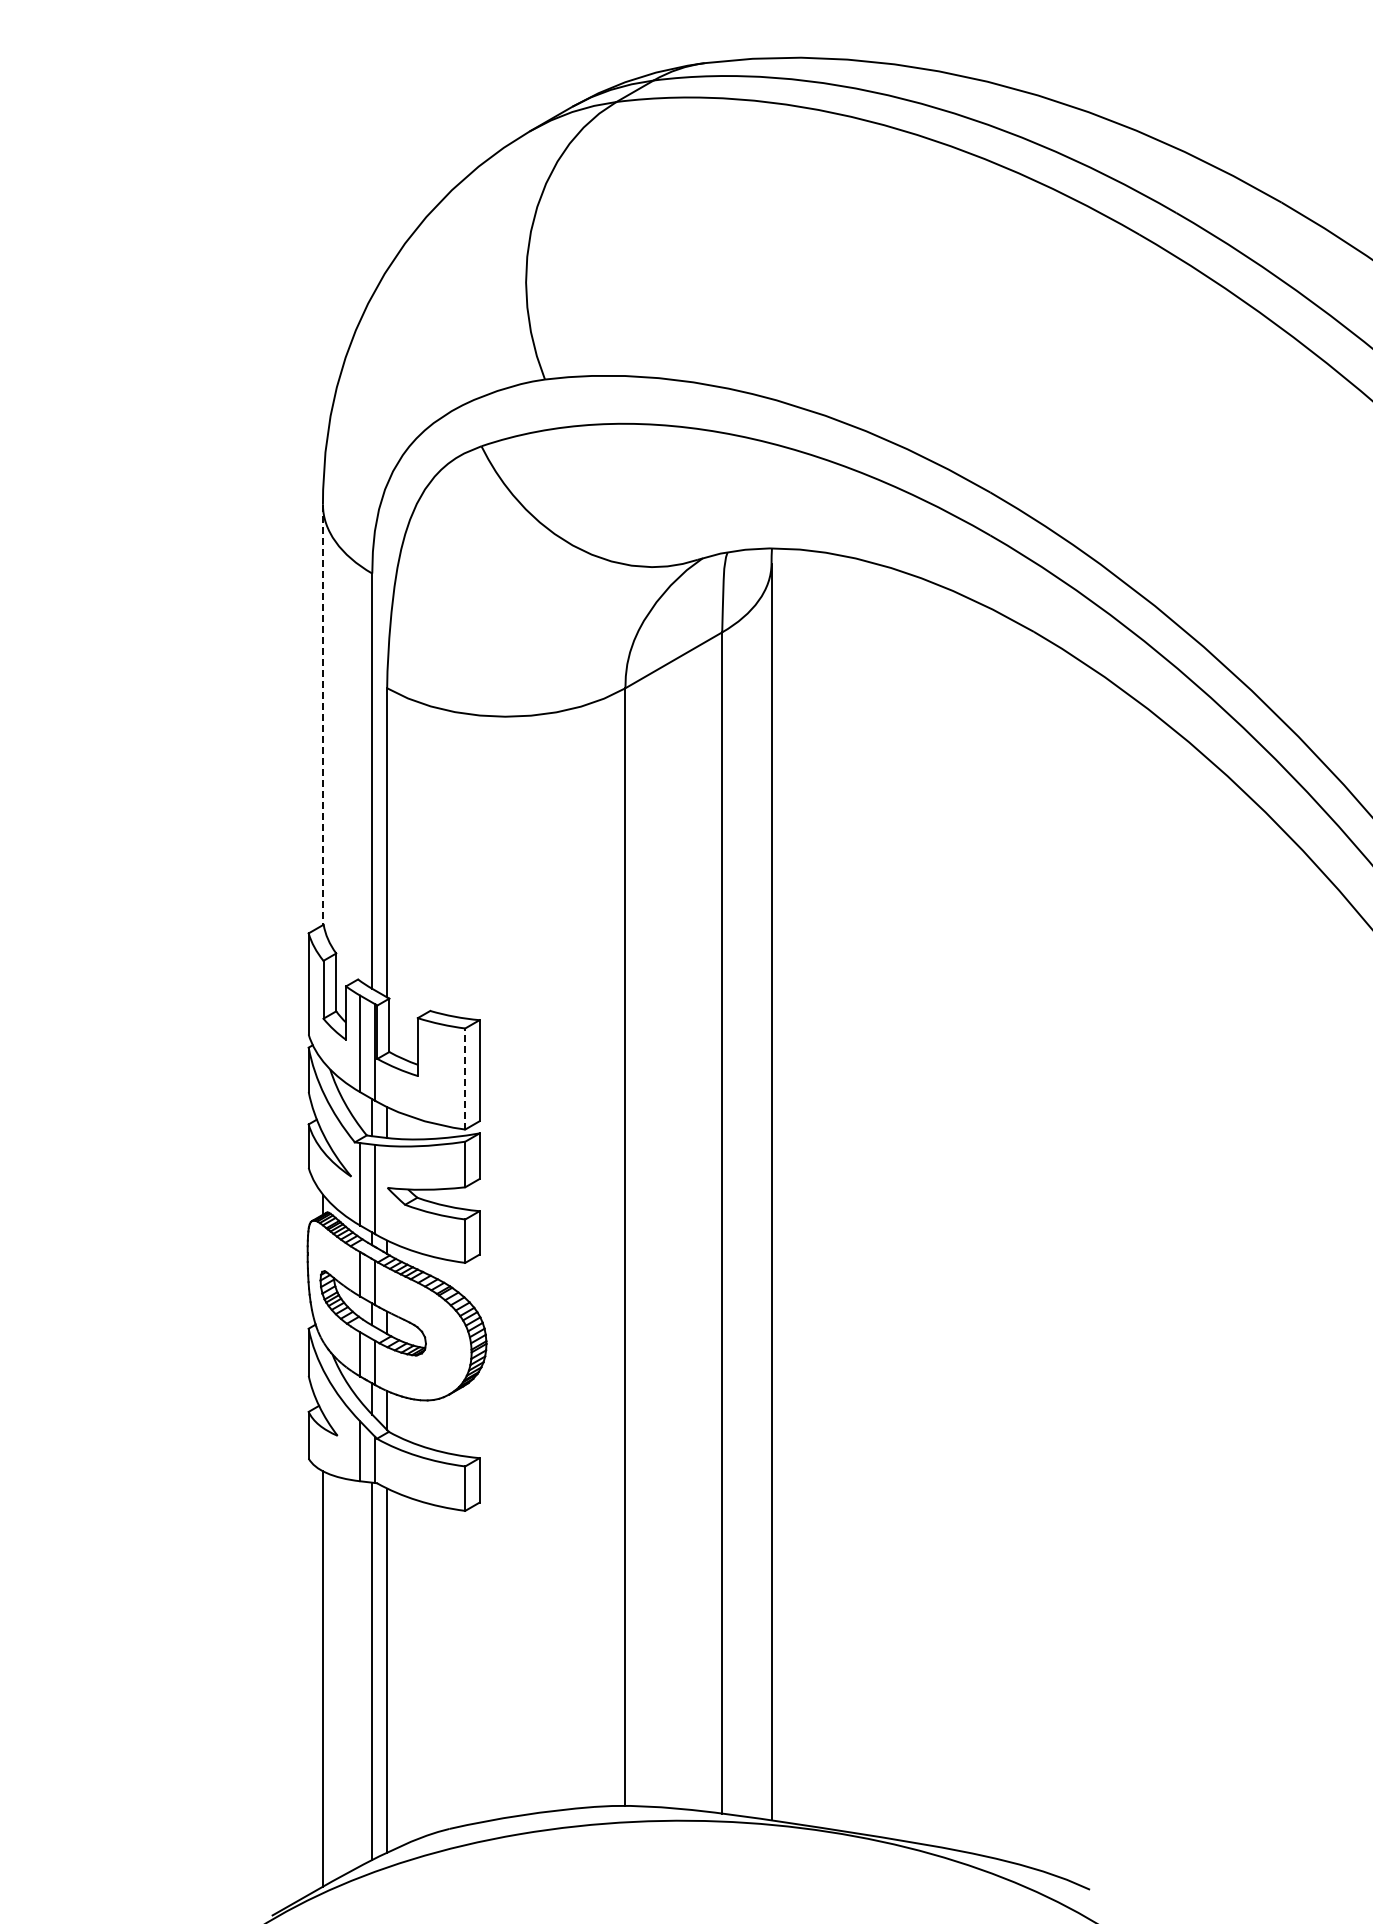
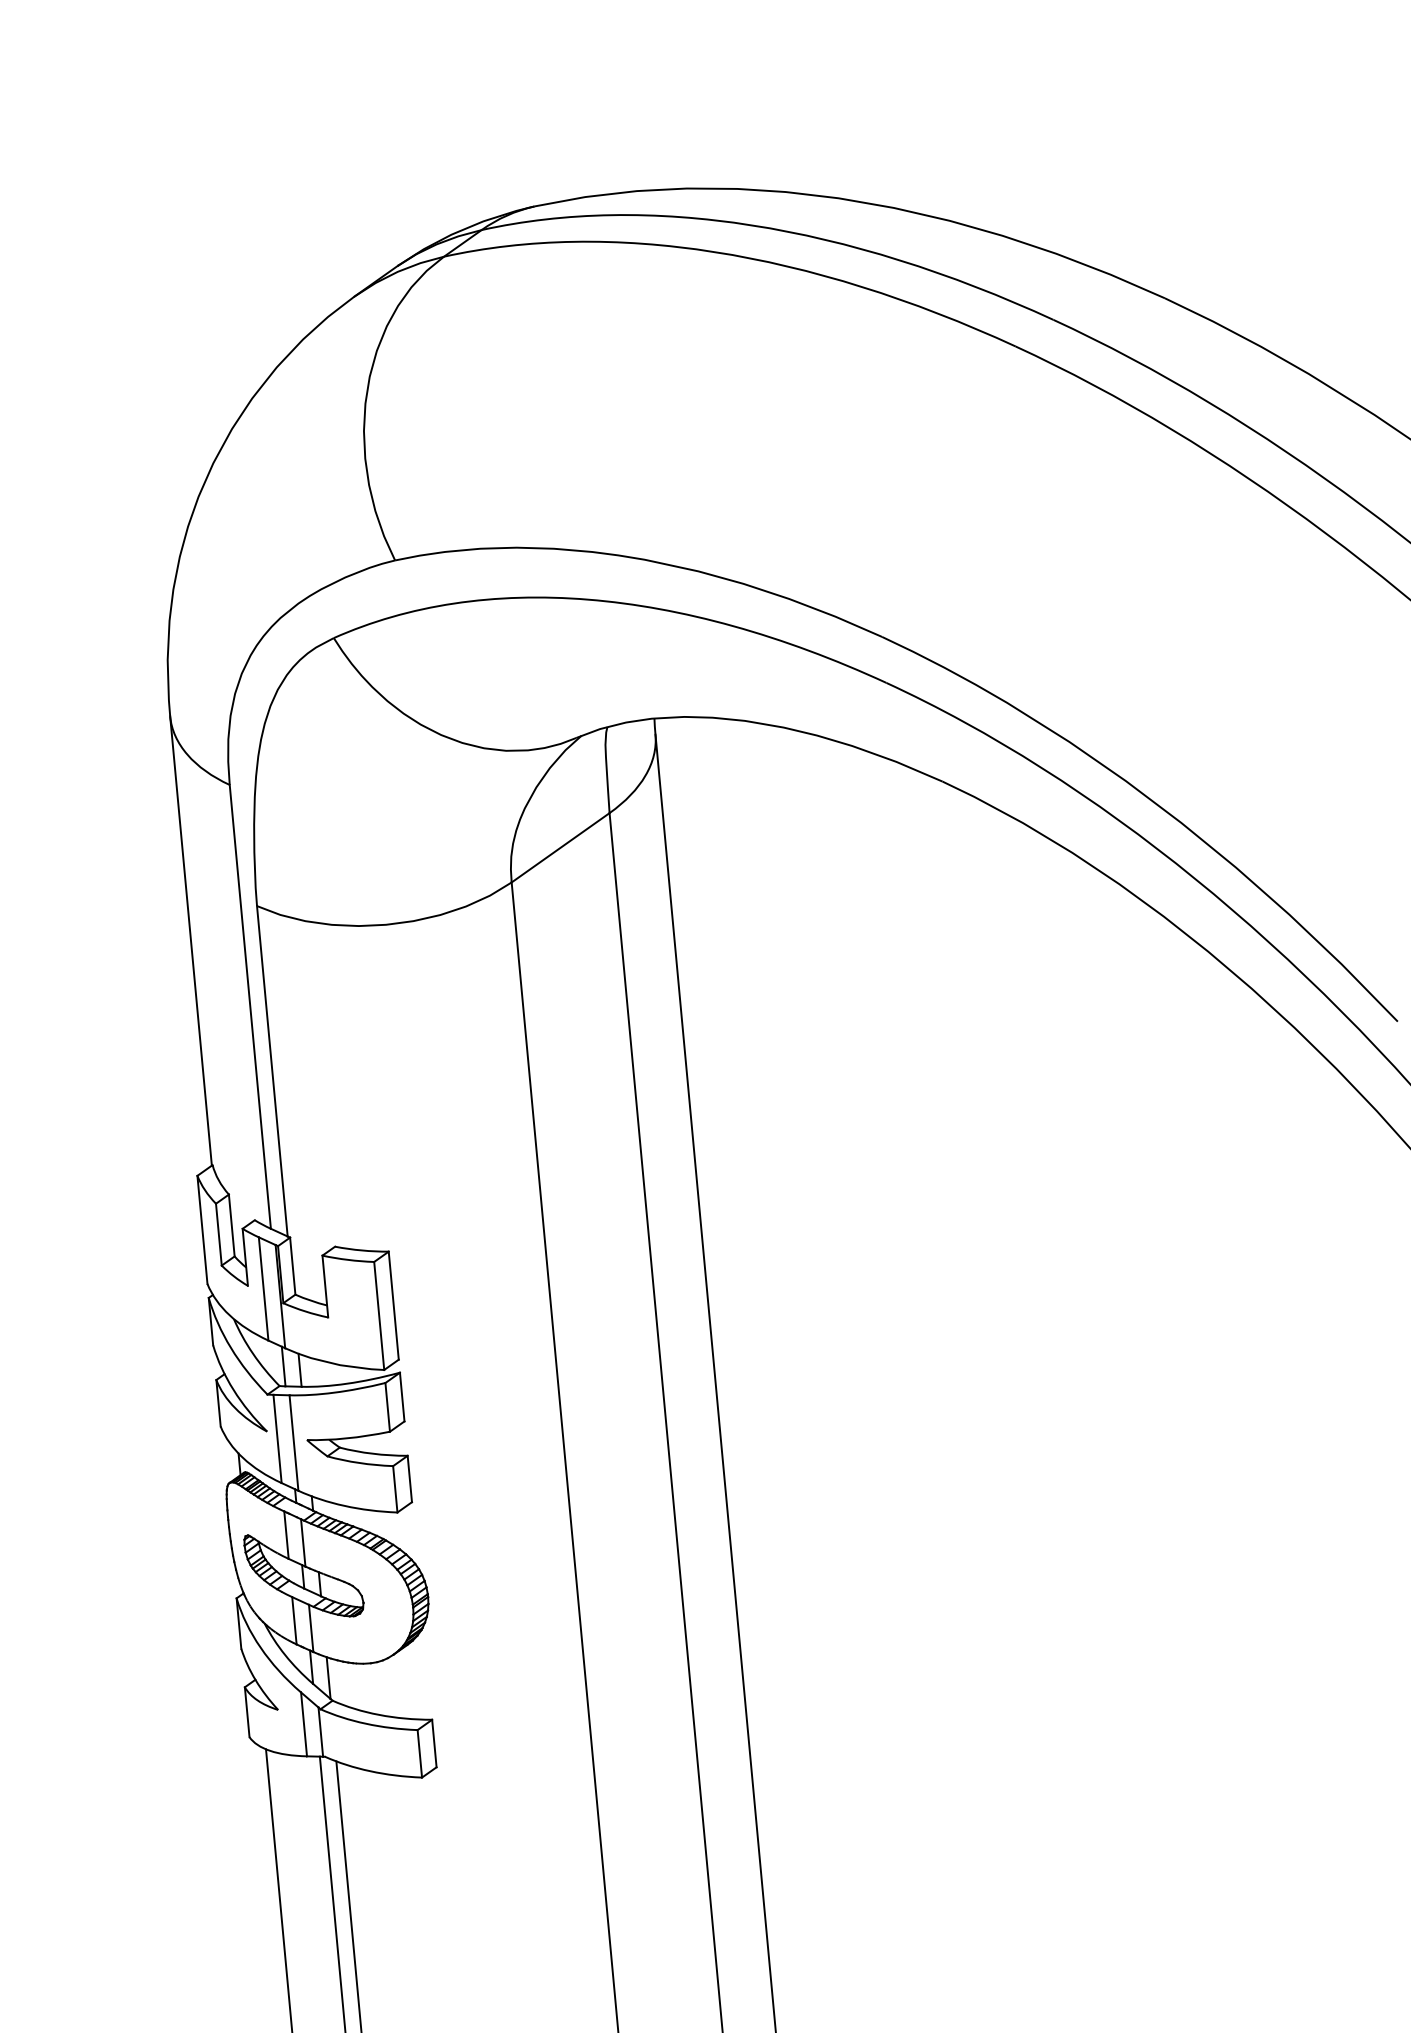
line: (322, 715) -> (190, 941), dashed -> solid
line: (465, 1079) -> (379, 1316), dashed -> solid

